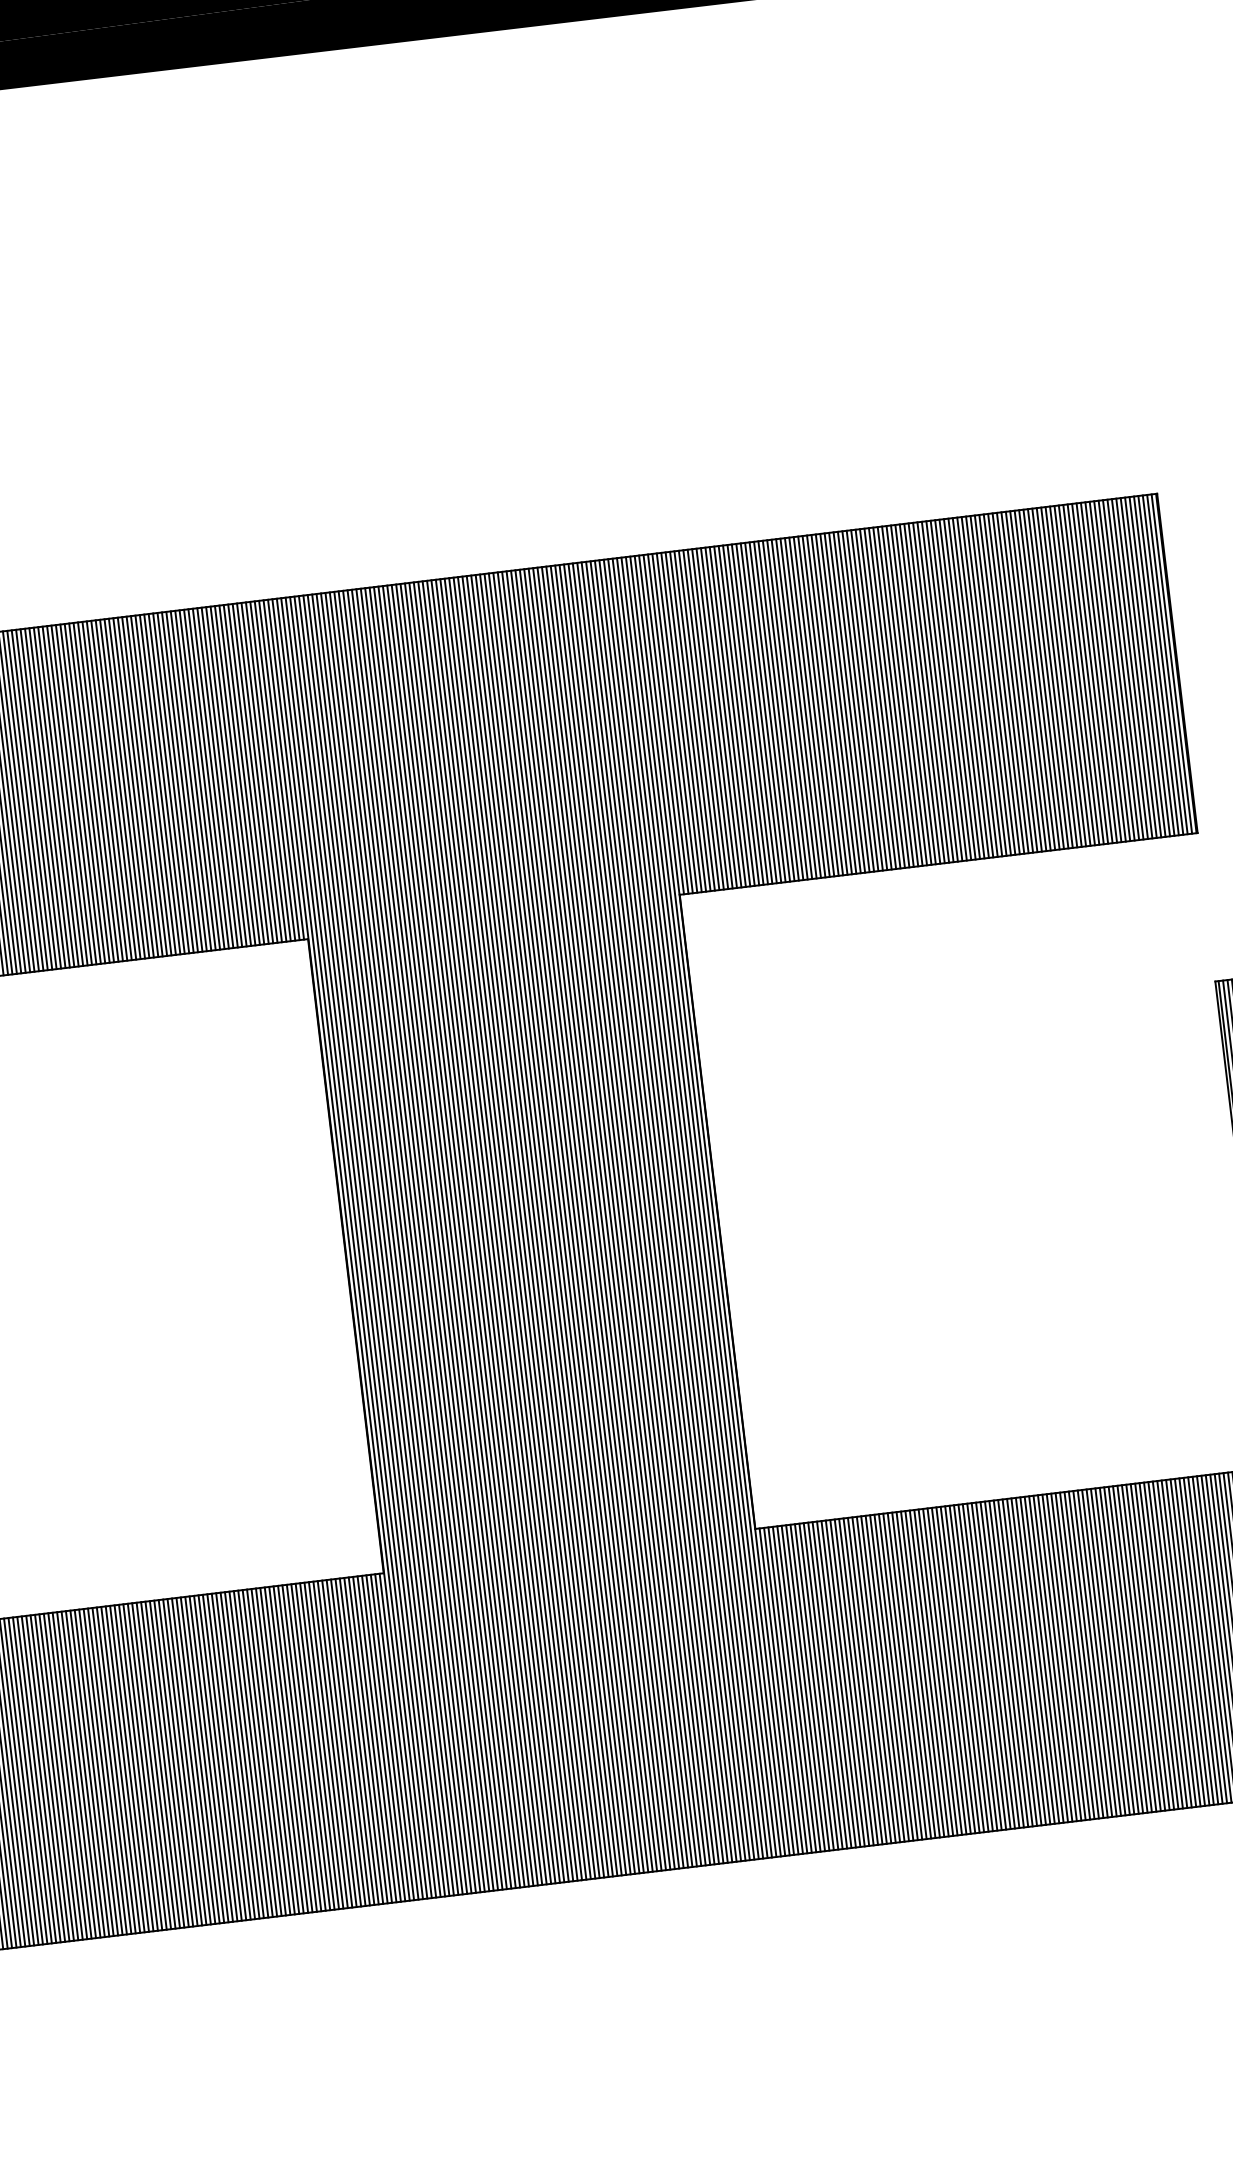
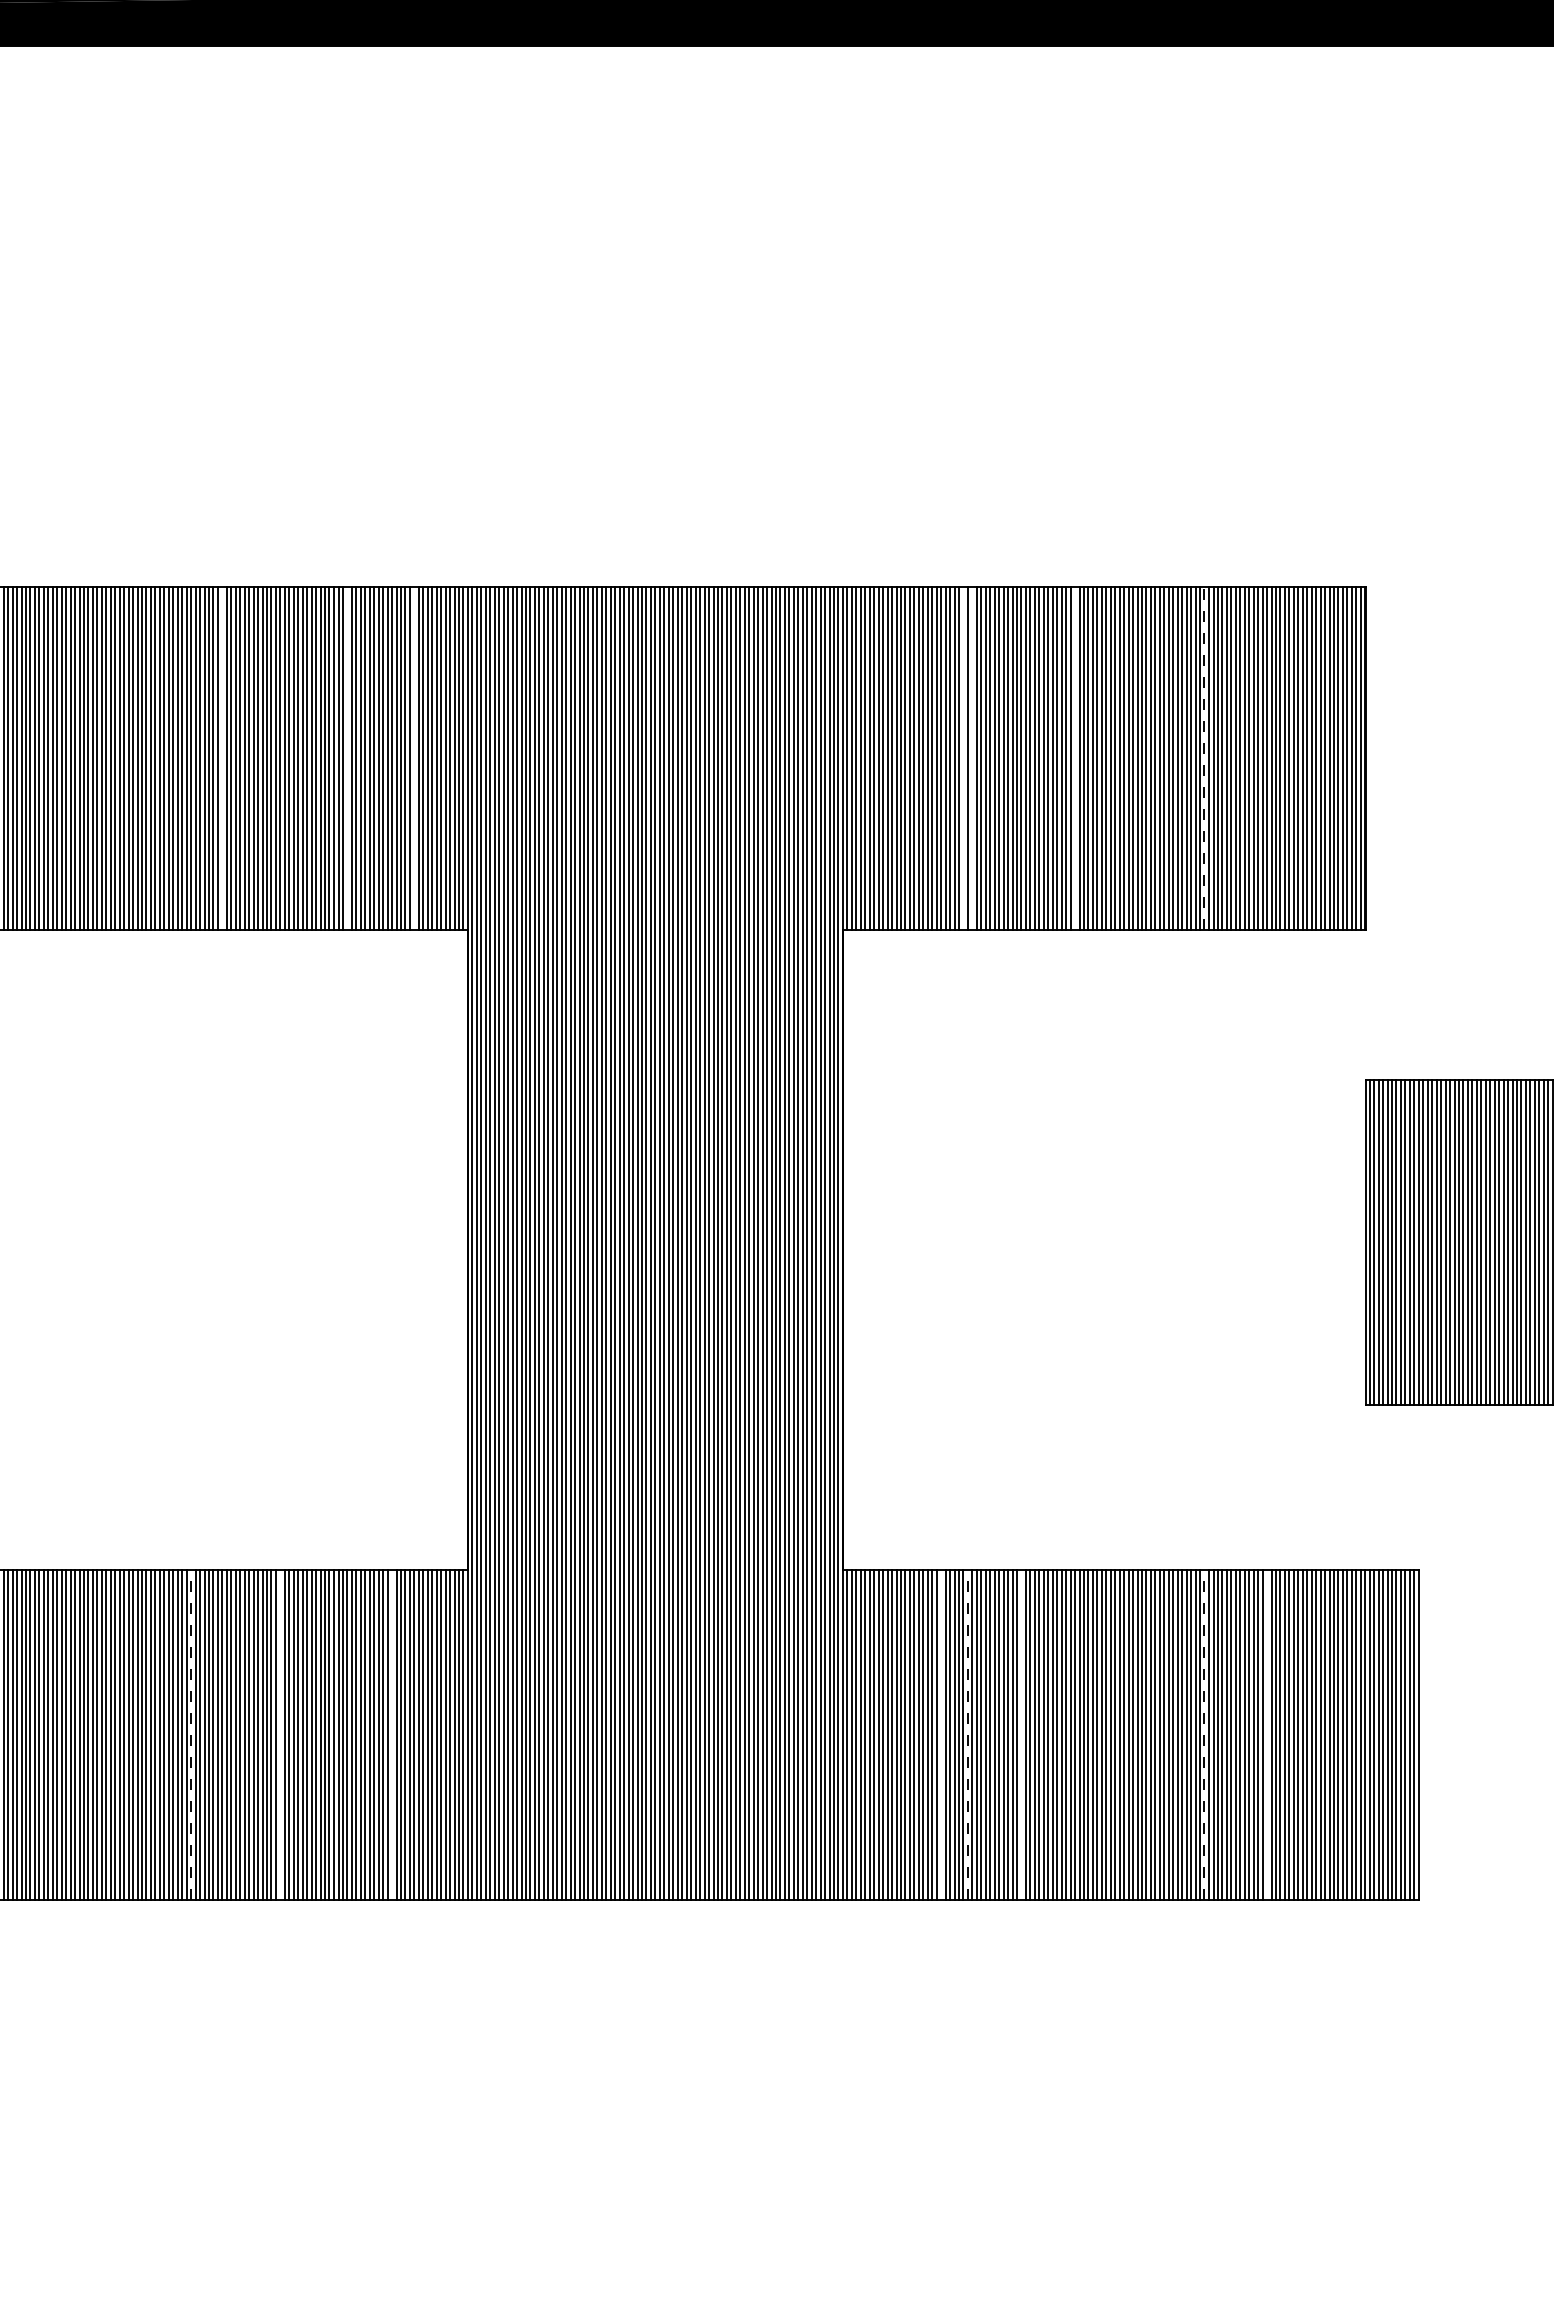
line: (1017, 681) -> (1204, 757), solid -> dashed
line: (889, 696) -> (1075, 757), removed
line: (787, 709) -> (972, 757), removed
line: (778, 710) -> (963, 757), removed
line: (235, 775) -> (414, 757), removed
line: (168, 782) -> (347, 757), removed
line: (45, 797) -> (222, 757), removed
line: (1194, 1641) -> (1267, 1734), removed
line: (1132, 1649) -> (1204, 1735), solid -> dashed
line: (951, 1670) -> (1021, 1734), removed
line: (897, 1677) -> (967, 1735), solid -> dashed
line: (872, 1679) -> (941, 1734), removed
line: (328, 1744) -> (392, 1734), removed
line: (217, 1757) -> (280, 1734), removed
line: (129, 1769) -> (191, 1735), solid -> dashed

